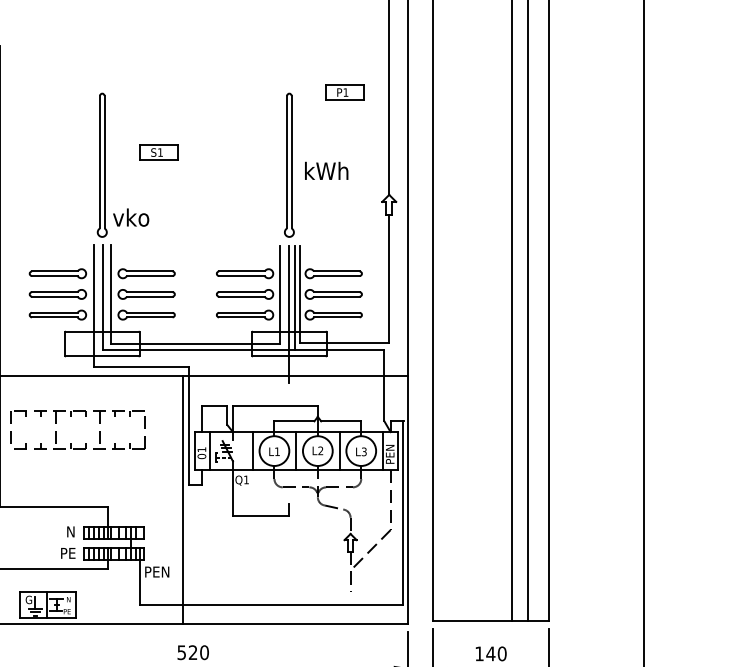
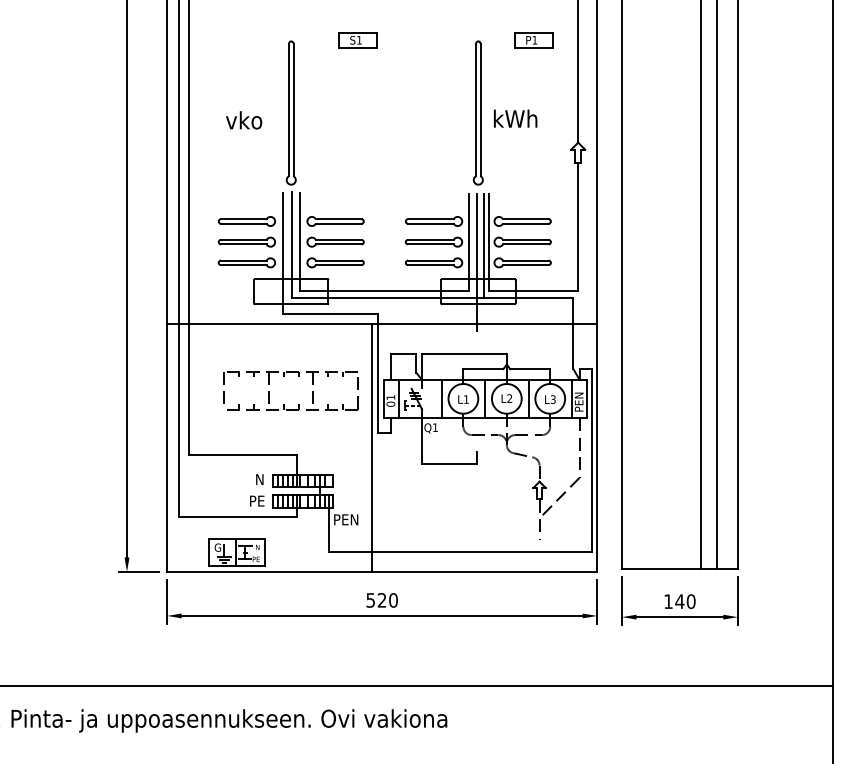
part: (158, 152) -> (357, 40), moved
text: (131, 217) -> (244, 120), moved
part: (71, 415) -> (284, 376), moved

